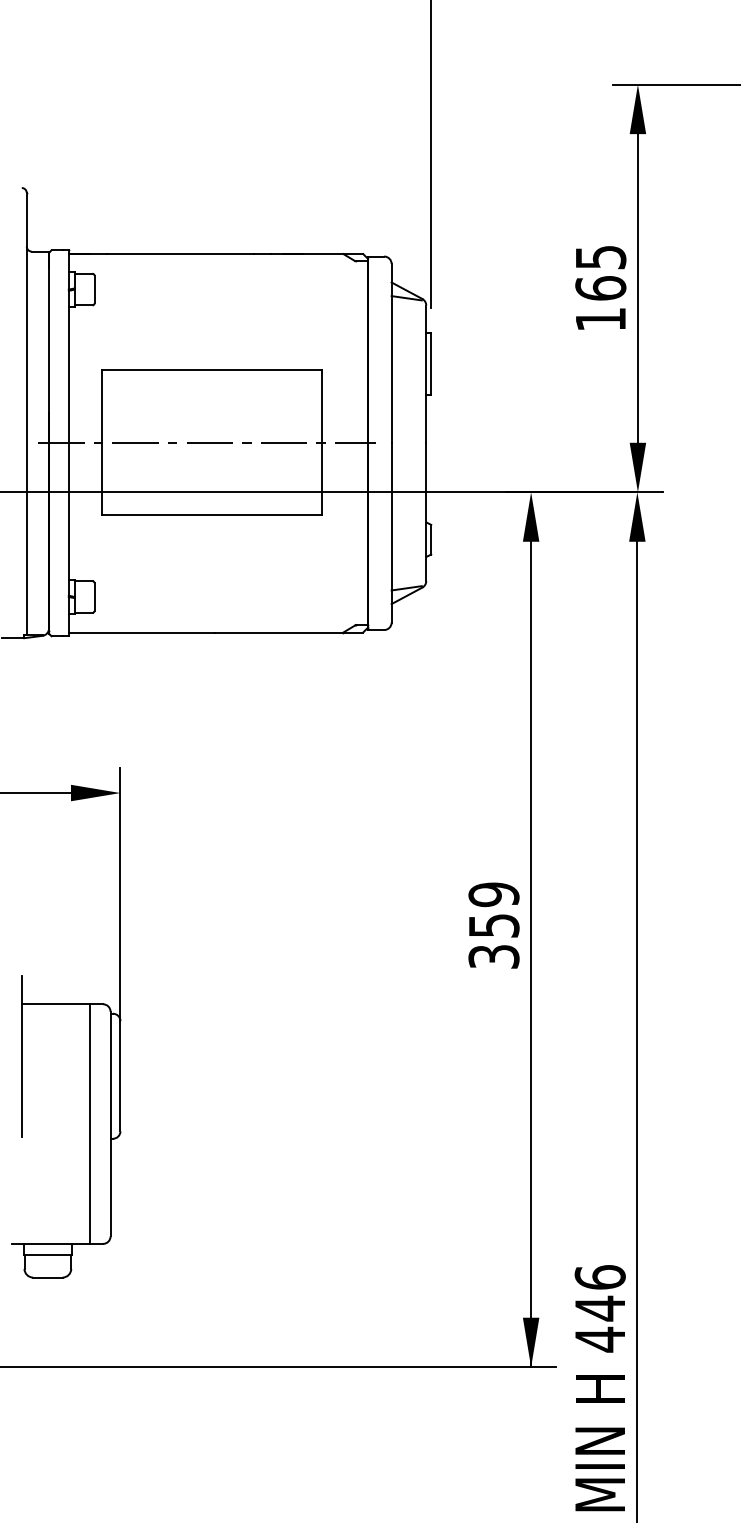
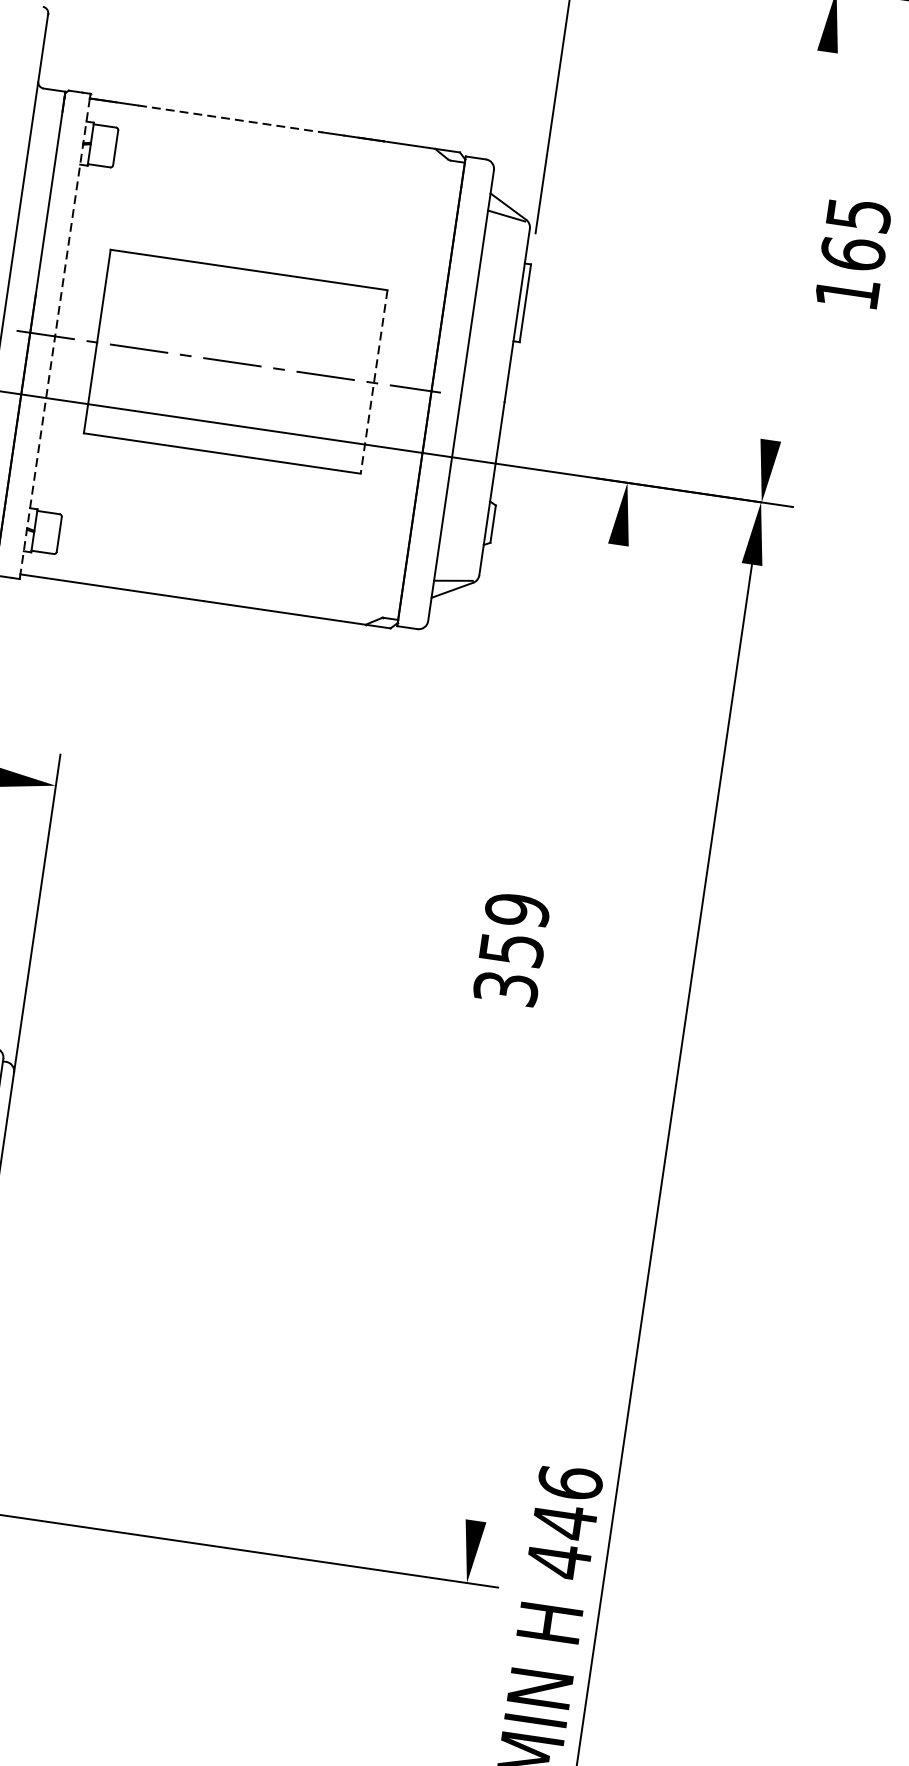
line: (180, 254) -> (230, 119), solid -> dashed
text: (600, 287) -> (852, 252), moved
line: (637, 288) -> (798, 246), removed
line: (322, 442) -> (374, 381), solid -> dashed
line: (68, 443) -> (54, 336), solid -> dashed
text: (493, 925) -> (511, 949), moved
line: (531, 954) -> (543, 1064), removed

